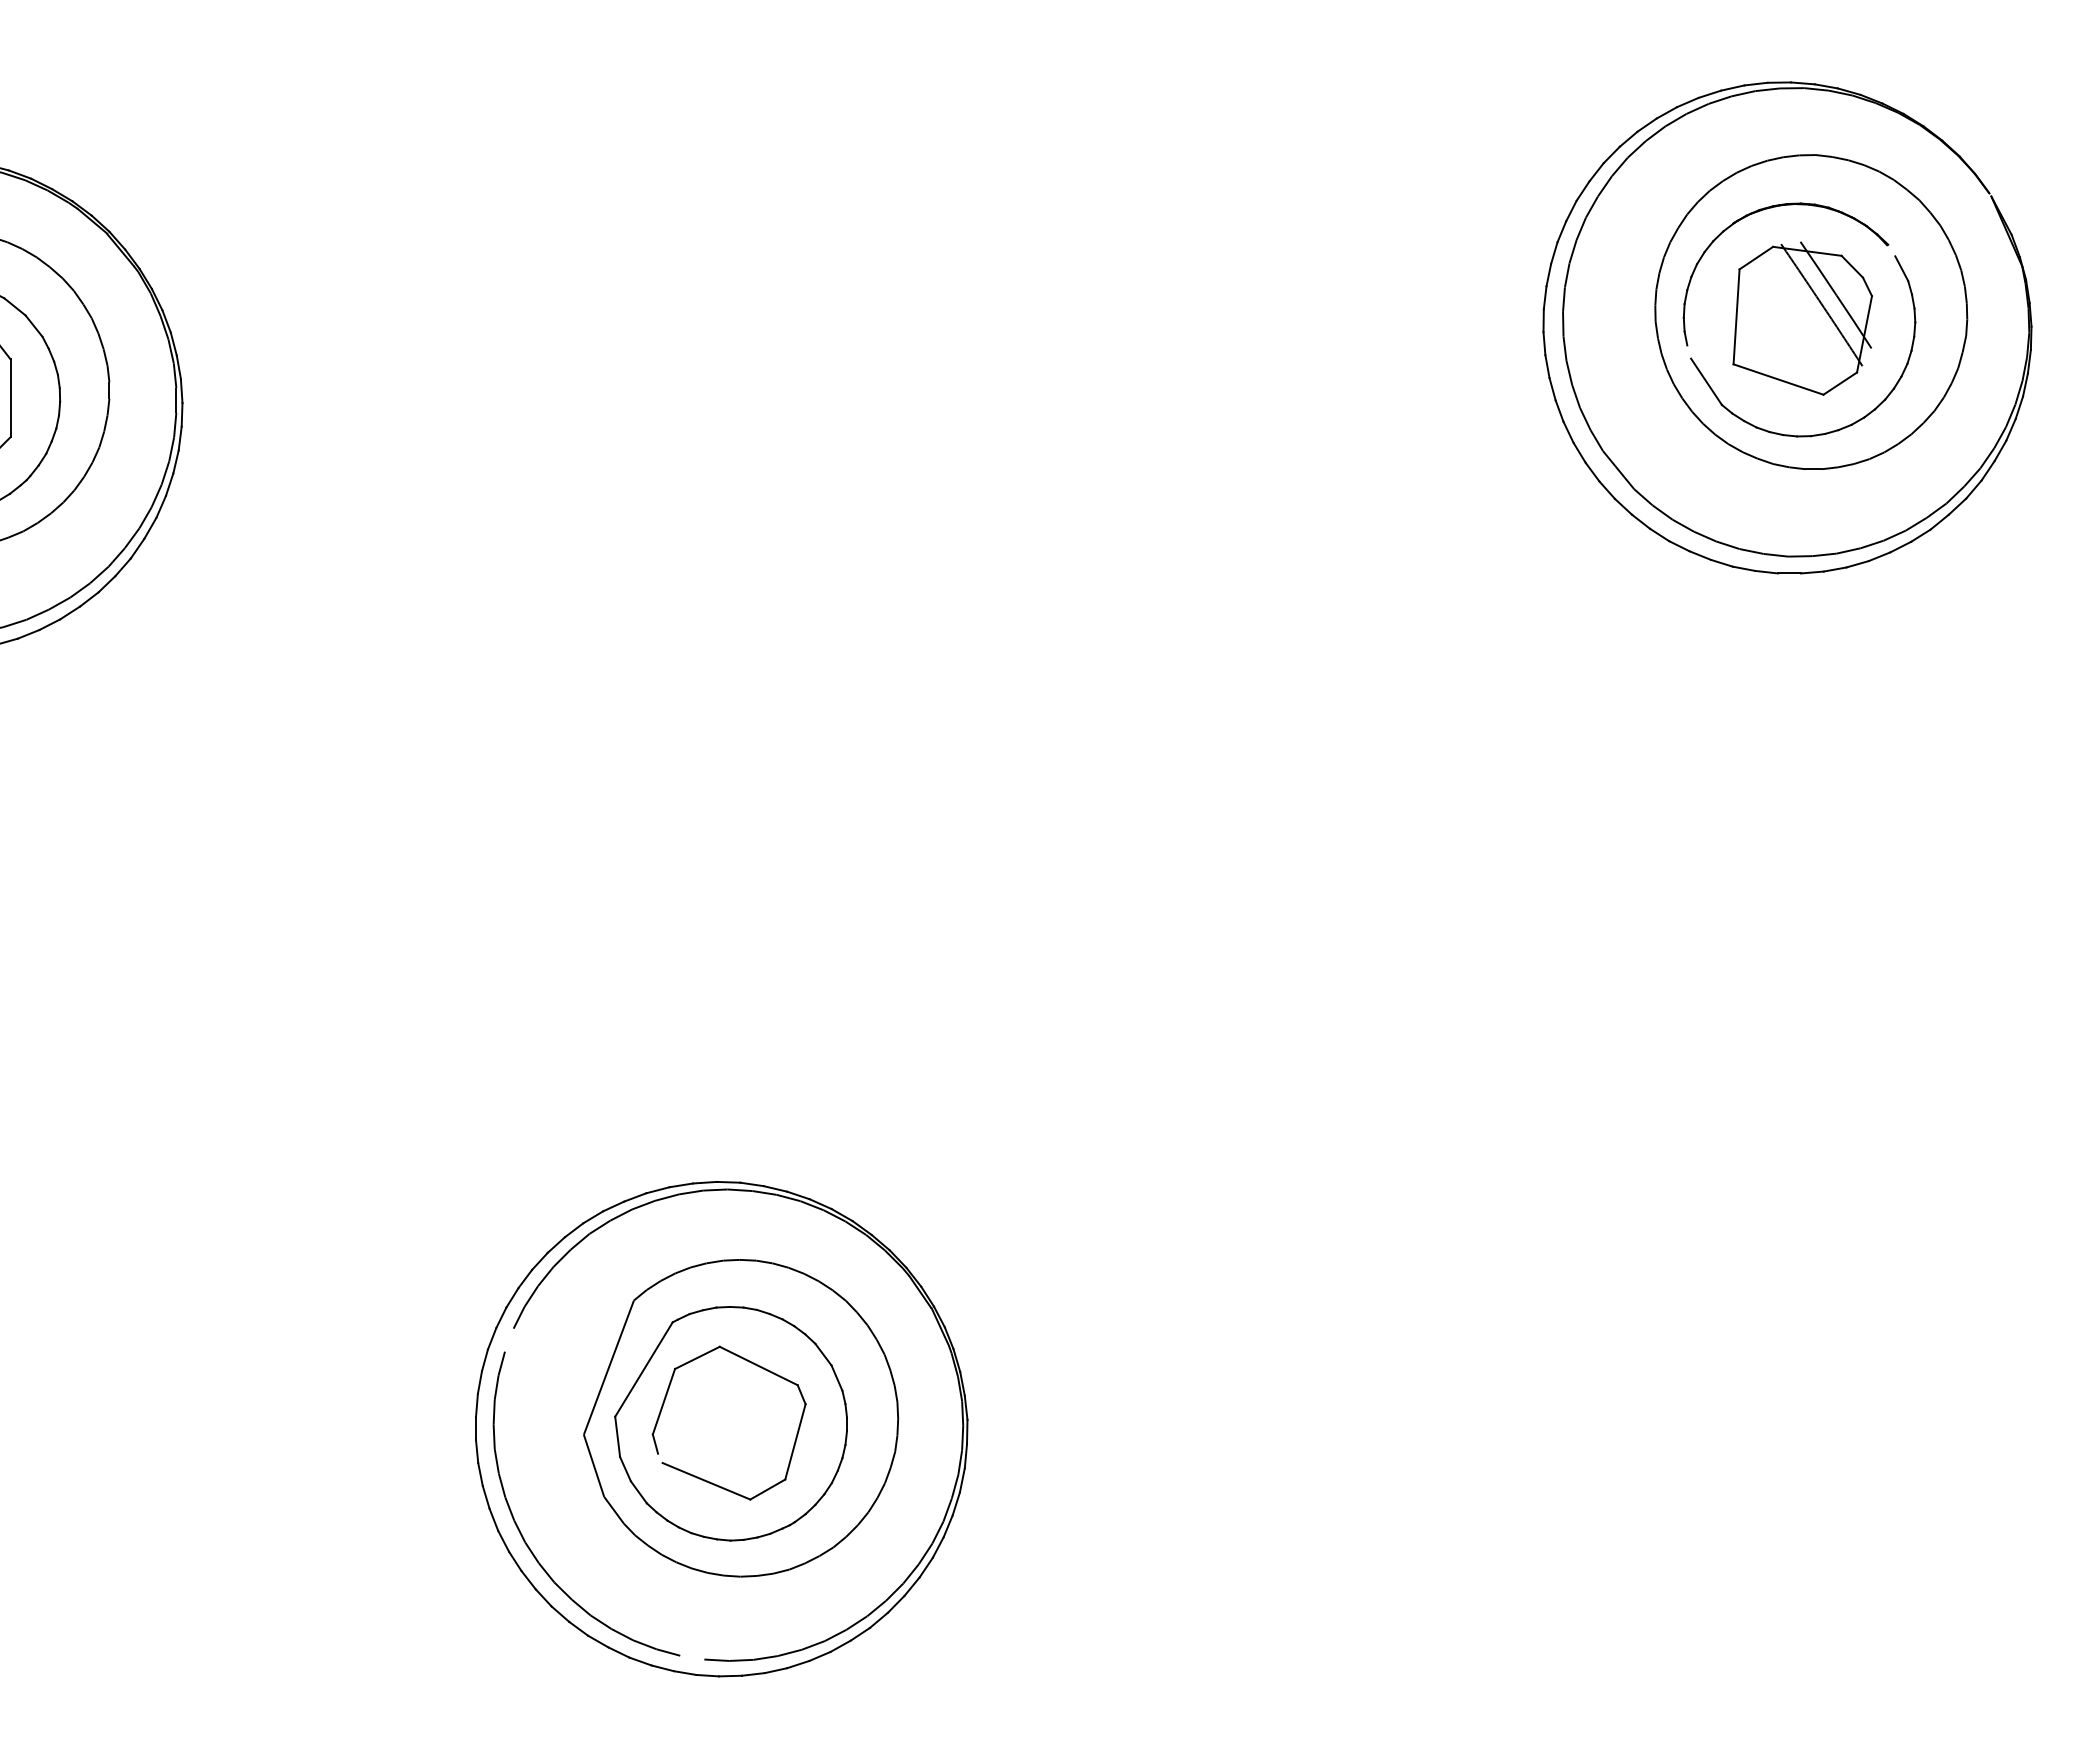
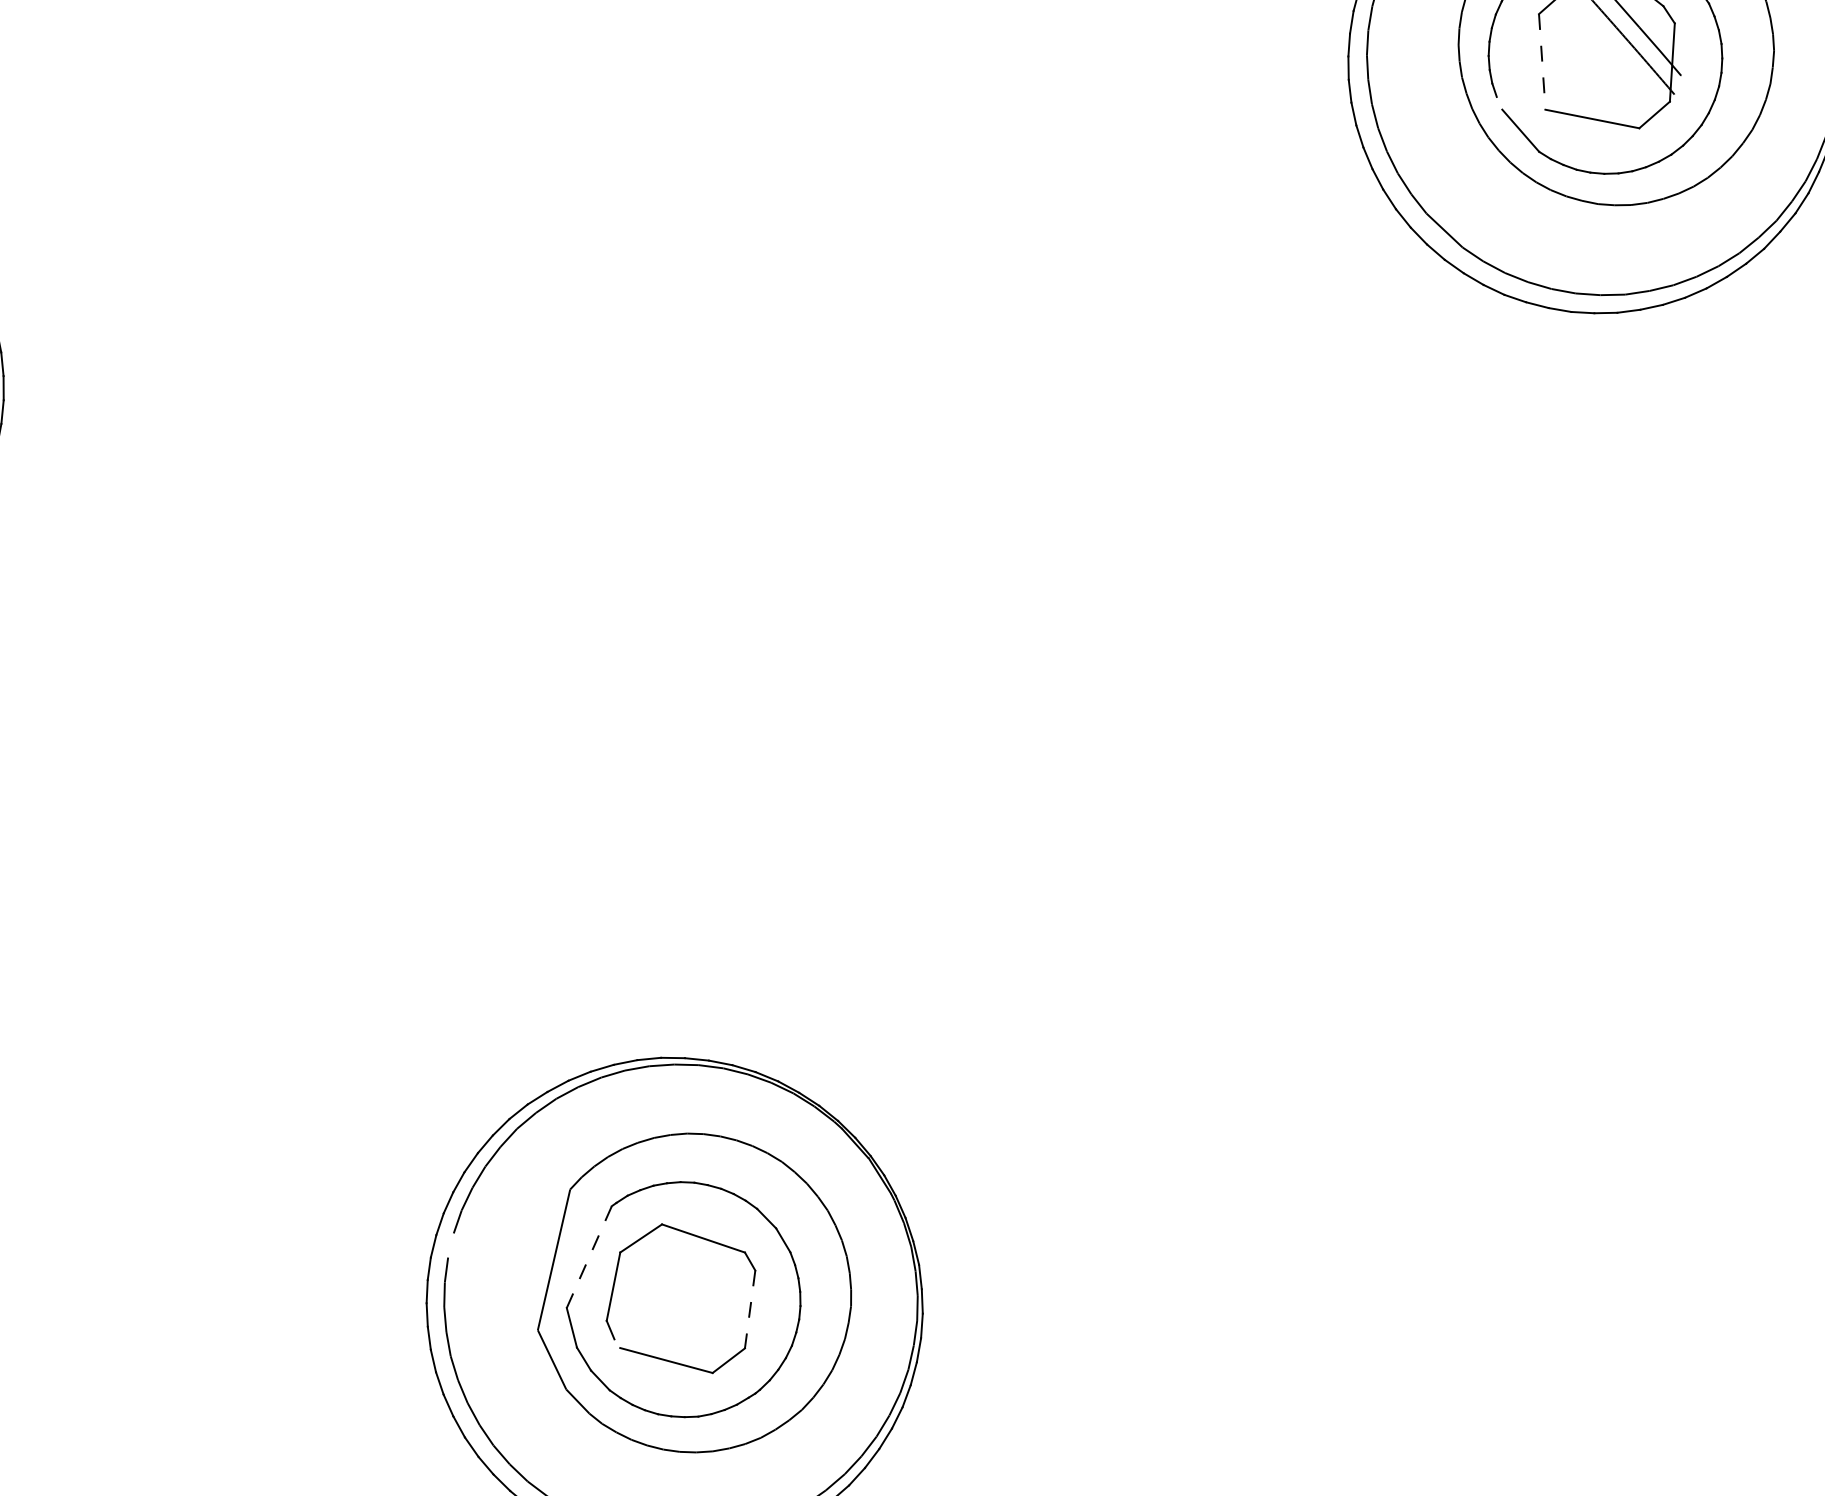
line: (1736, 316) -> (1542, 61), solid -> dashed
line: (644, 1369) -> (589, 1257), solid -> dashed
line: (795, 1441) -> (750, 1309), solid -> dashed

